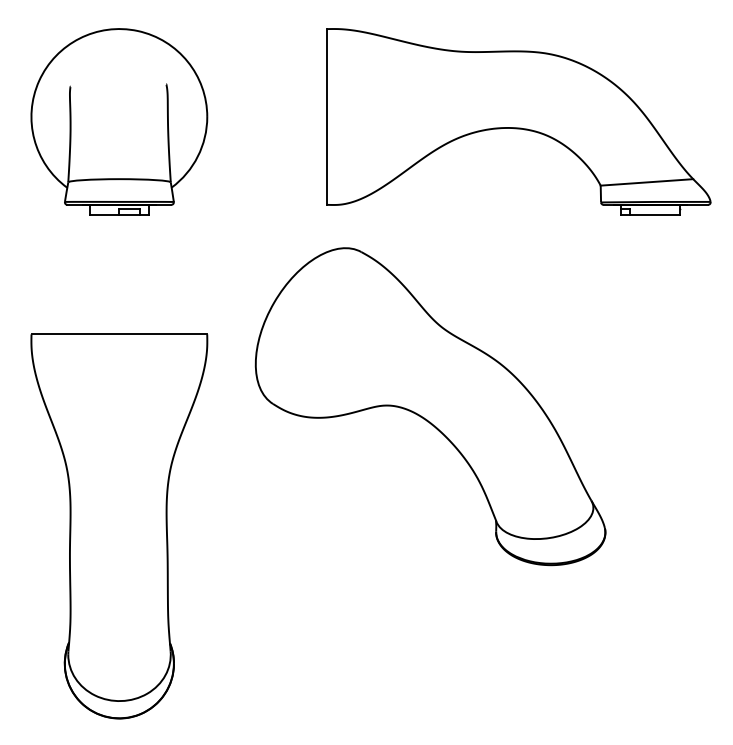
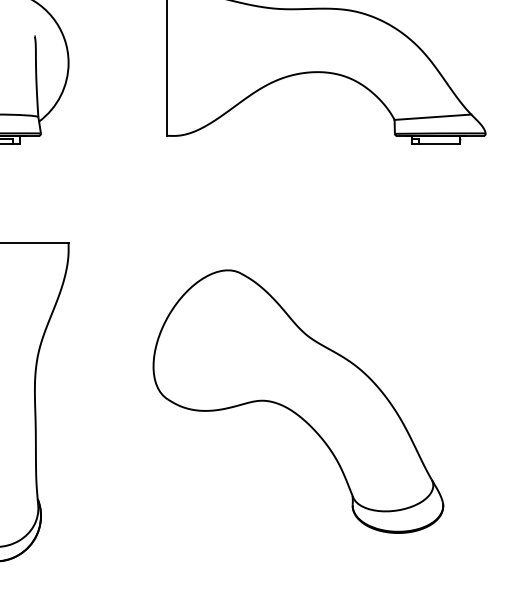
part: (430, 406) -> (298, 401), moved

